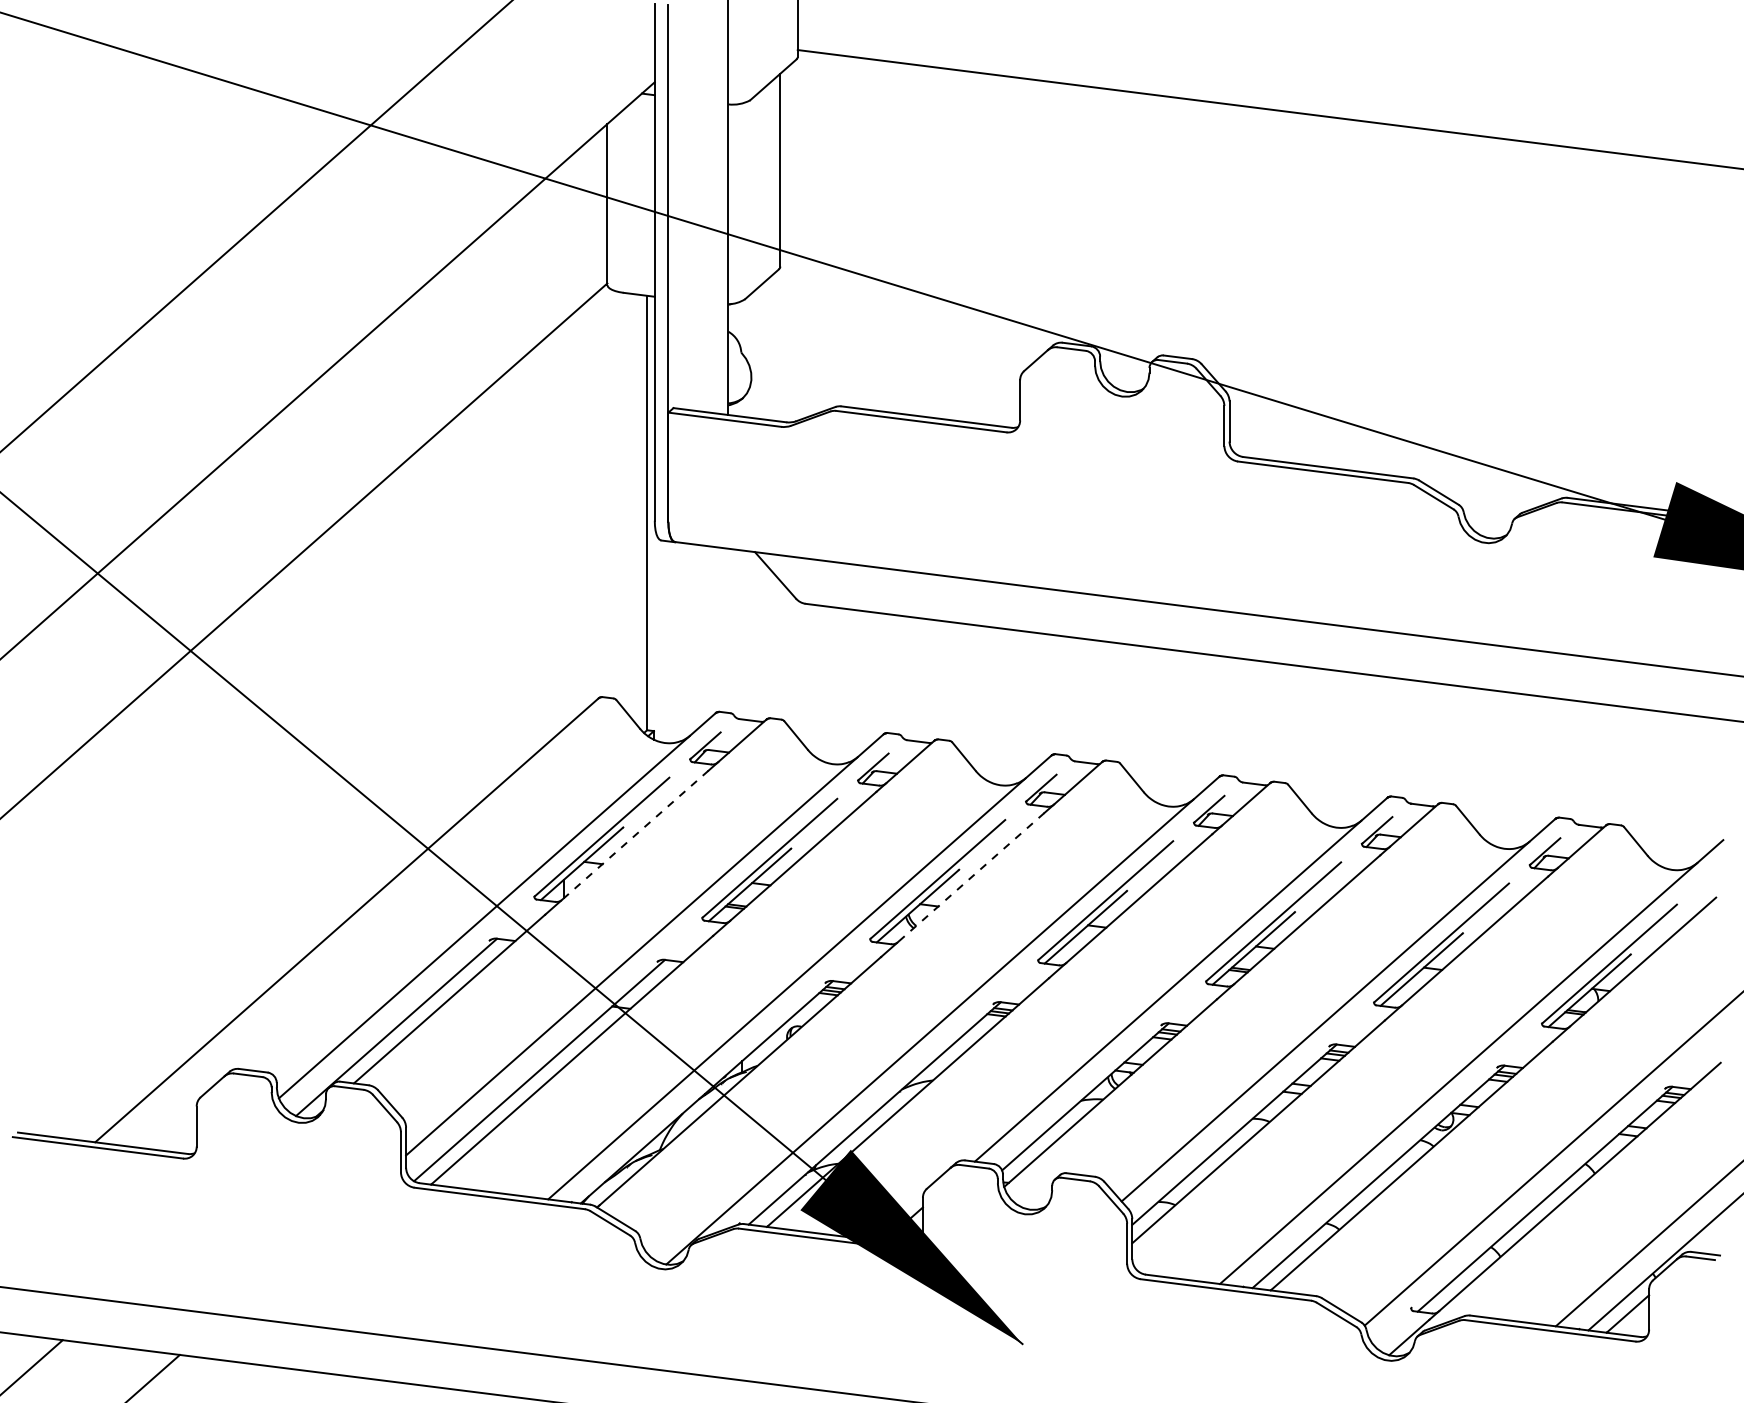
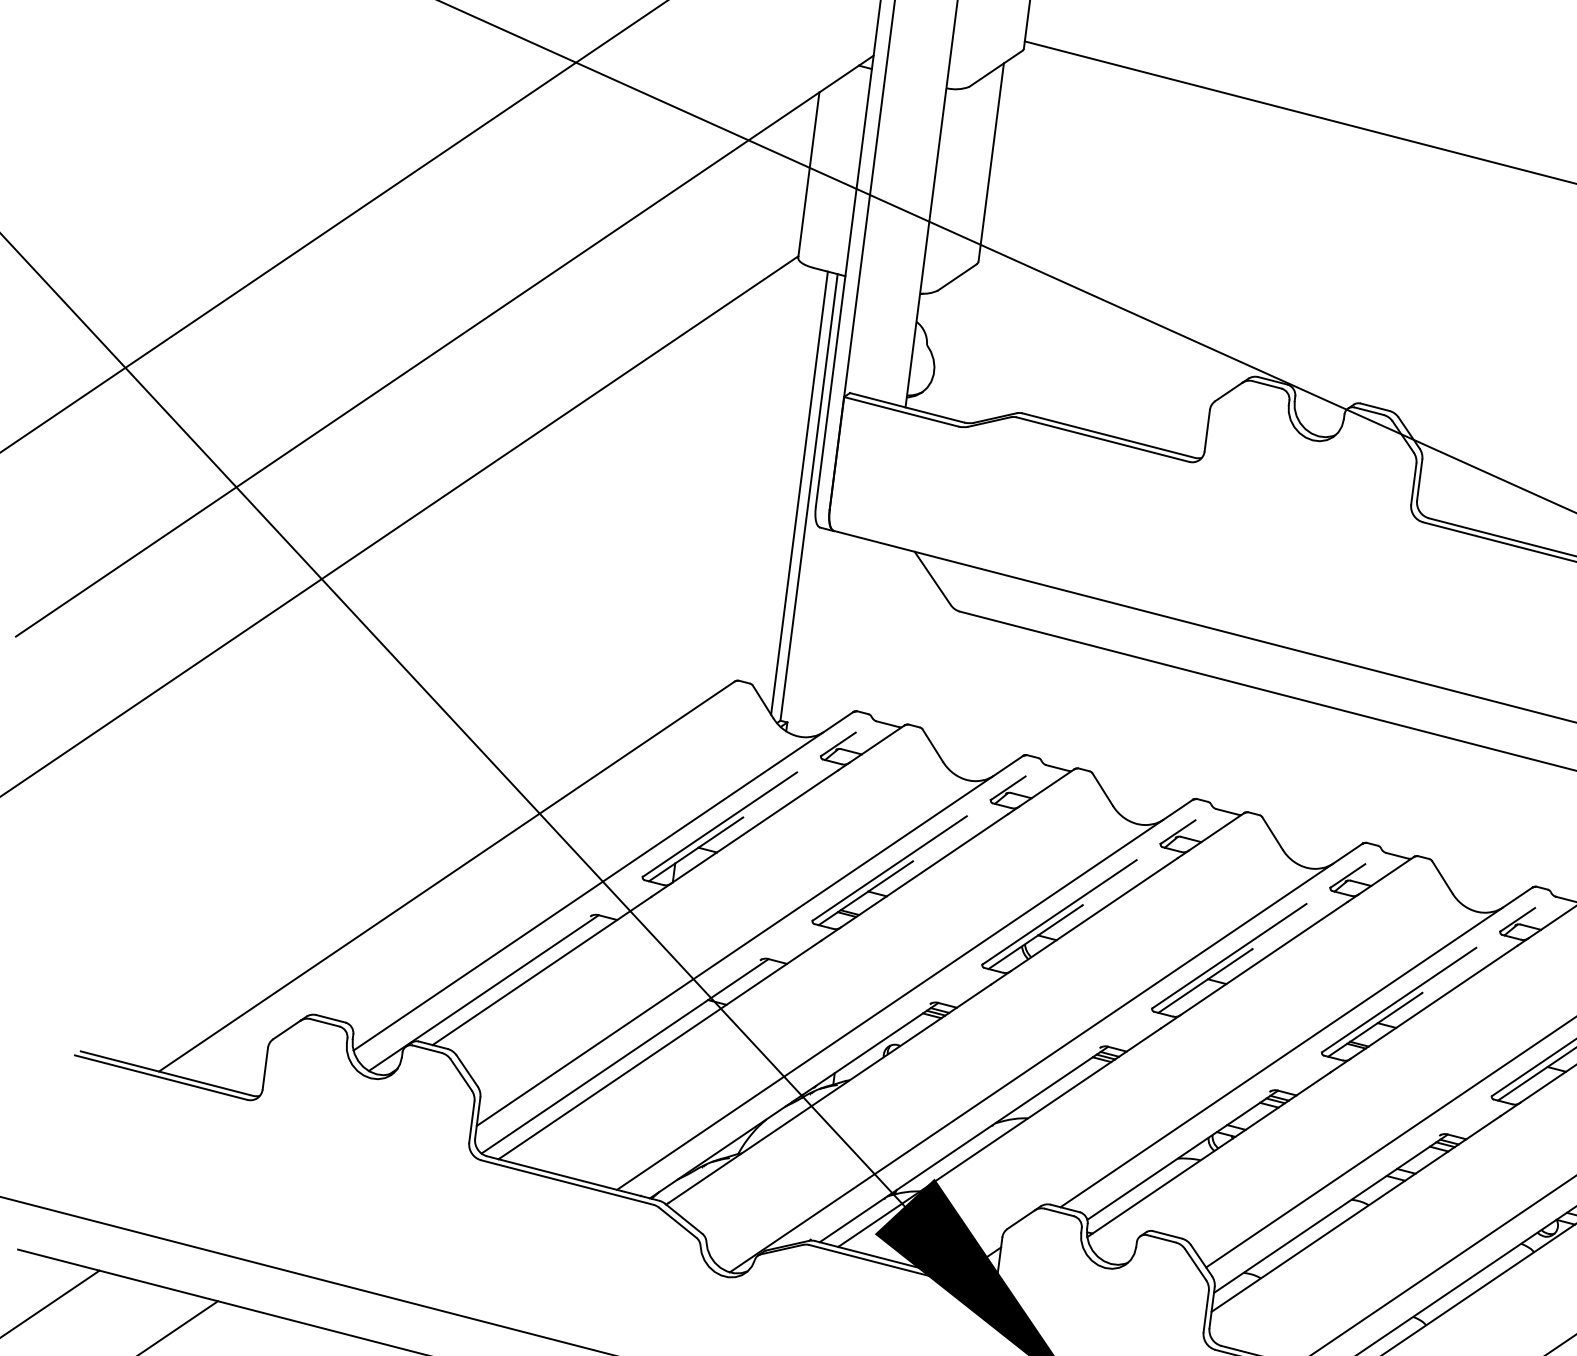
line: (637, 509) -> (799, 492), added
line: (635, 835) -> (754, 827), dashed -> solid
line: (971, 877) -> (1094, 914), dashed -> solid

